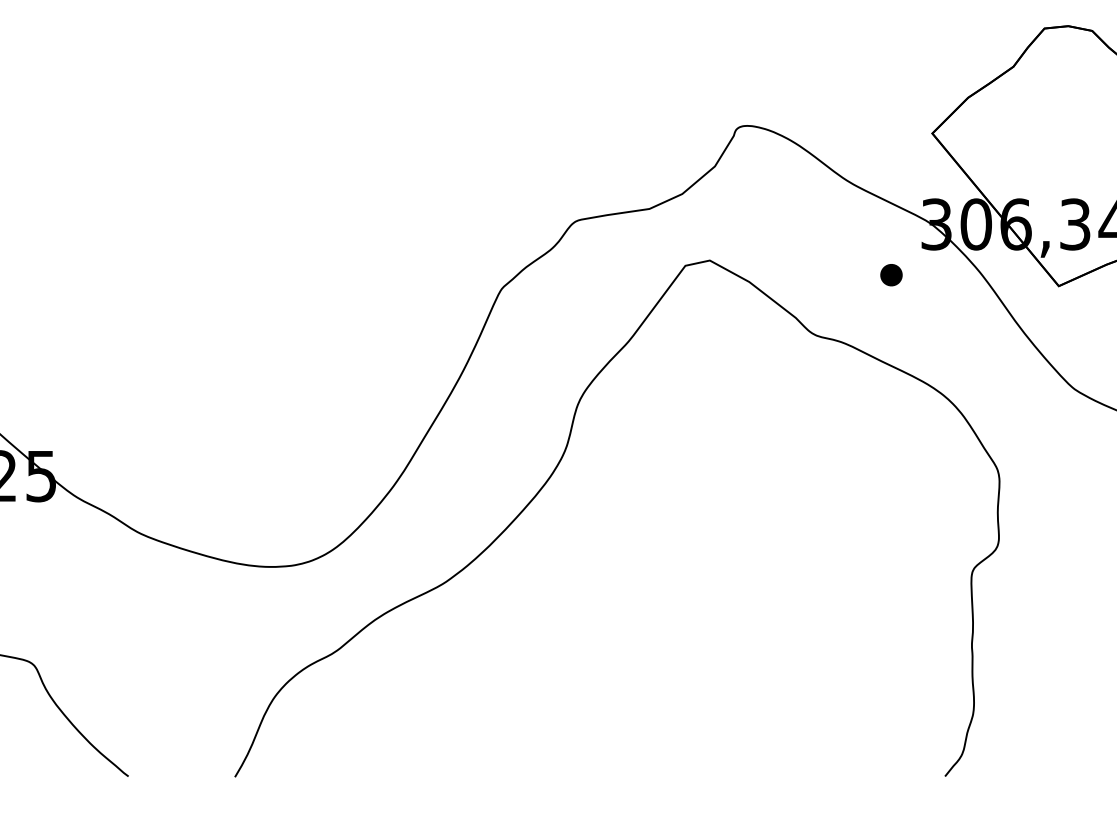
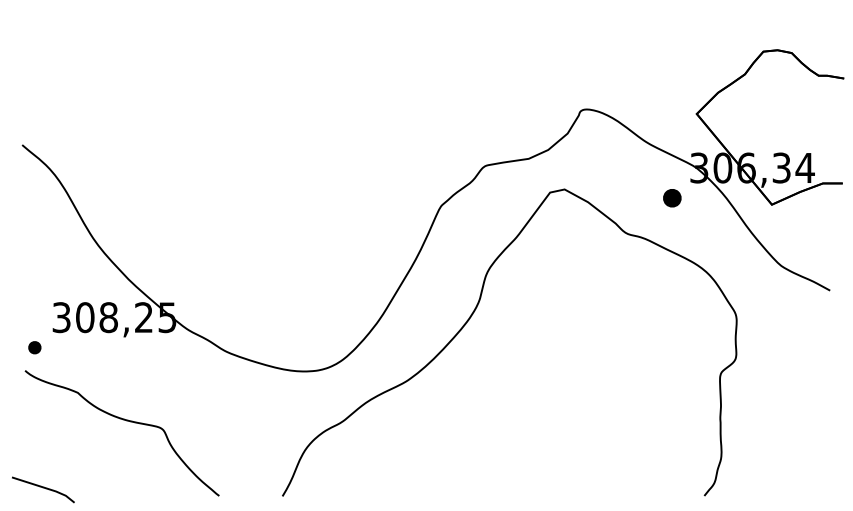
part: (891, 274) -> (672, 197), size x1.4

